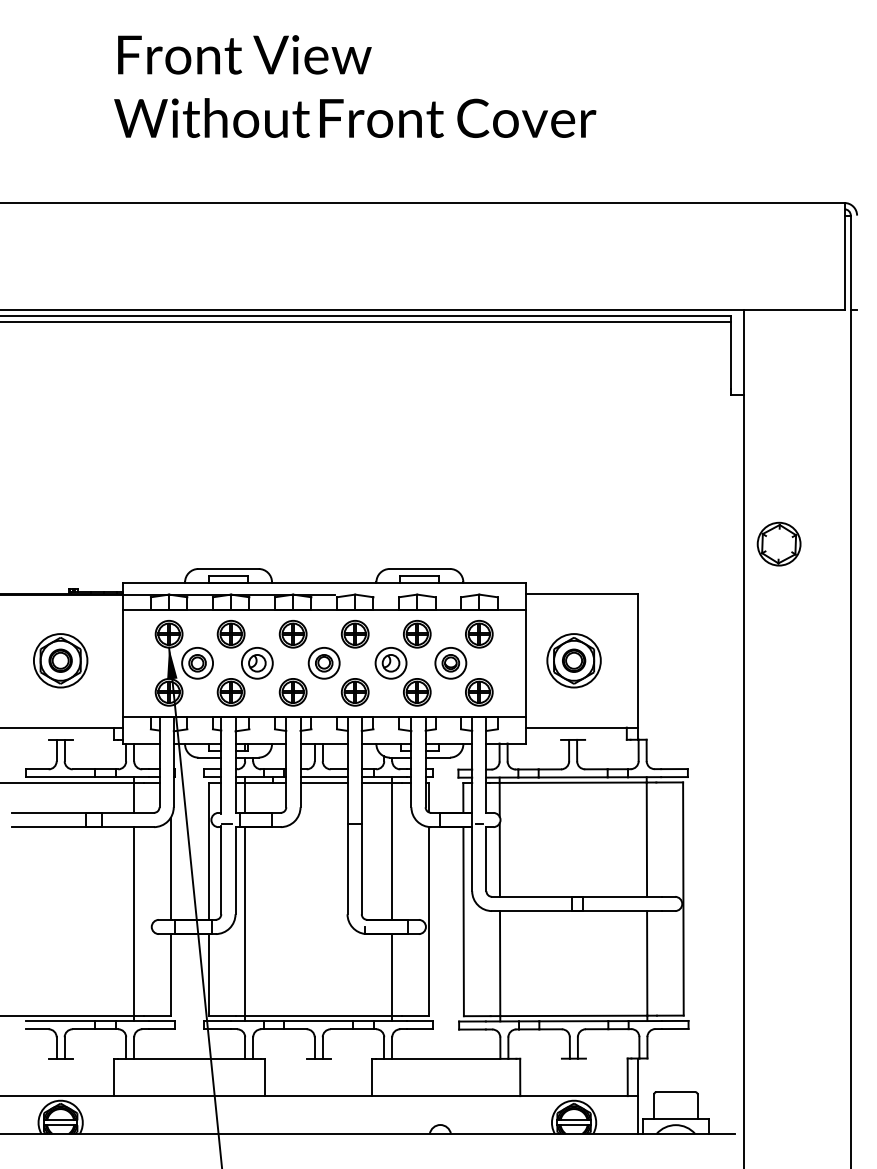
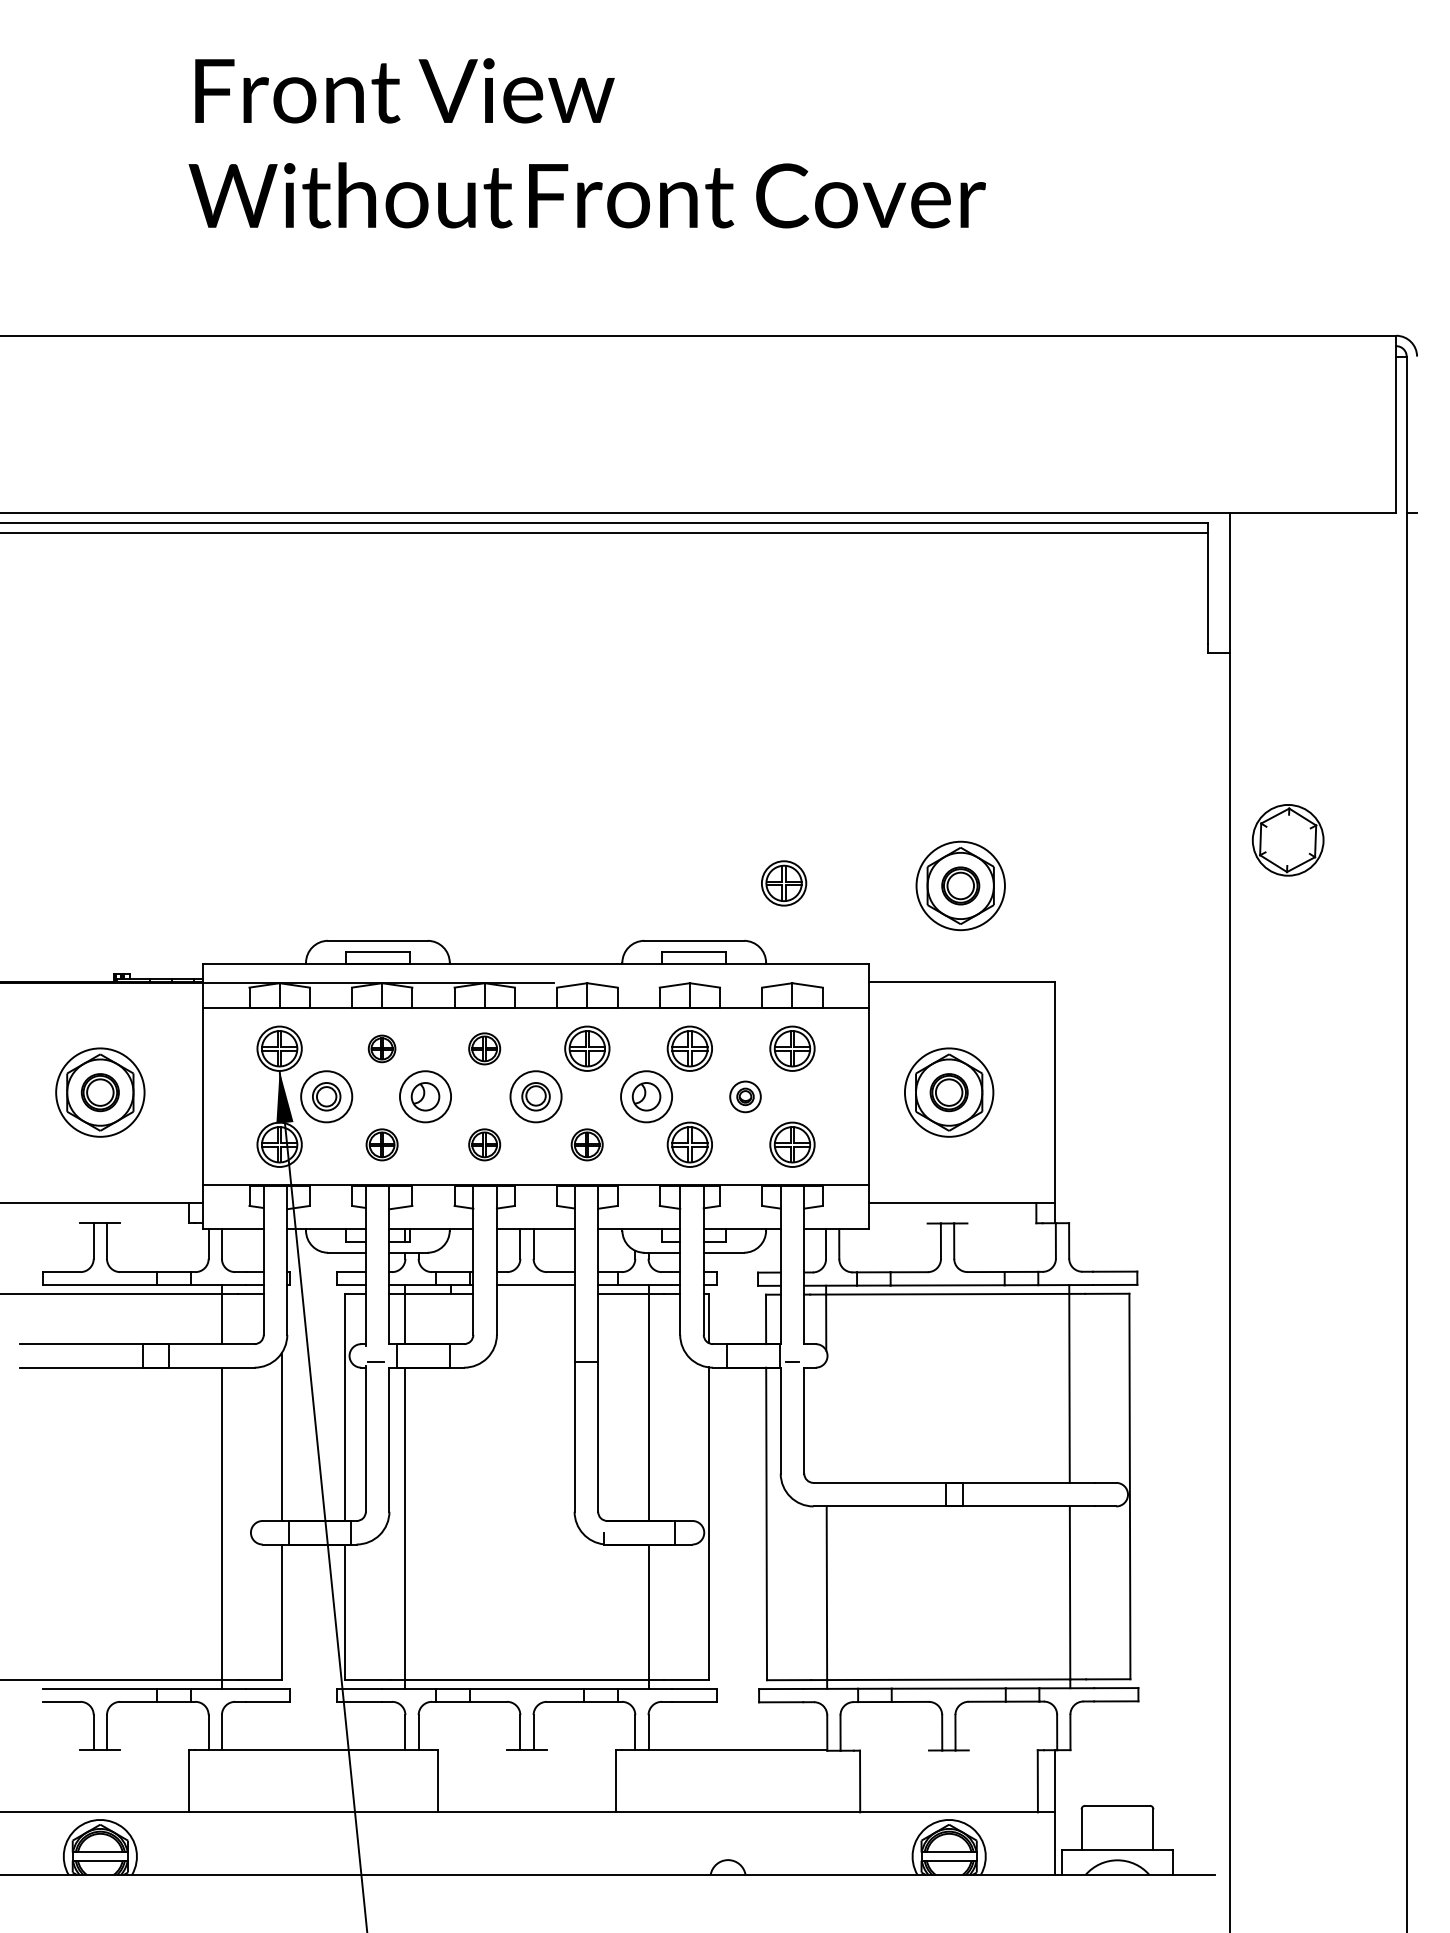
part: (473, 534) -> (782, 883), added
part: (580, 535) -> (959, 885), added
part: (778, 543) -> (1287, 839), moved
part: (230, 634) -> (381, 1049), size x0.6
part: (292, 634) -> (483, 1049), size x0.7
part: (450, 663) -> (744, 1097), size x0.6
part: (230, 692) -> (381, 1145), size x0.7
part: (292, 692) -> (483, 1145), size x0.7
part: (354, 692) -> (586, 1145), size x0.7
line: (323, 782) -> (534, 1293), removed
line: (499, 859) -> (825, 1421), removed

